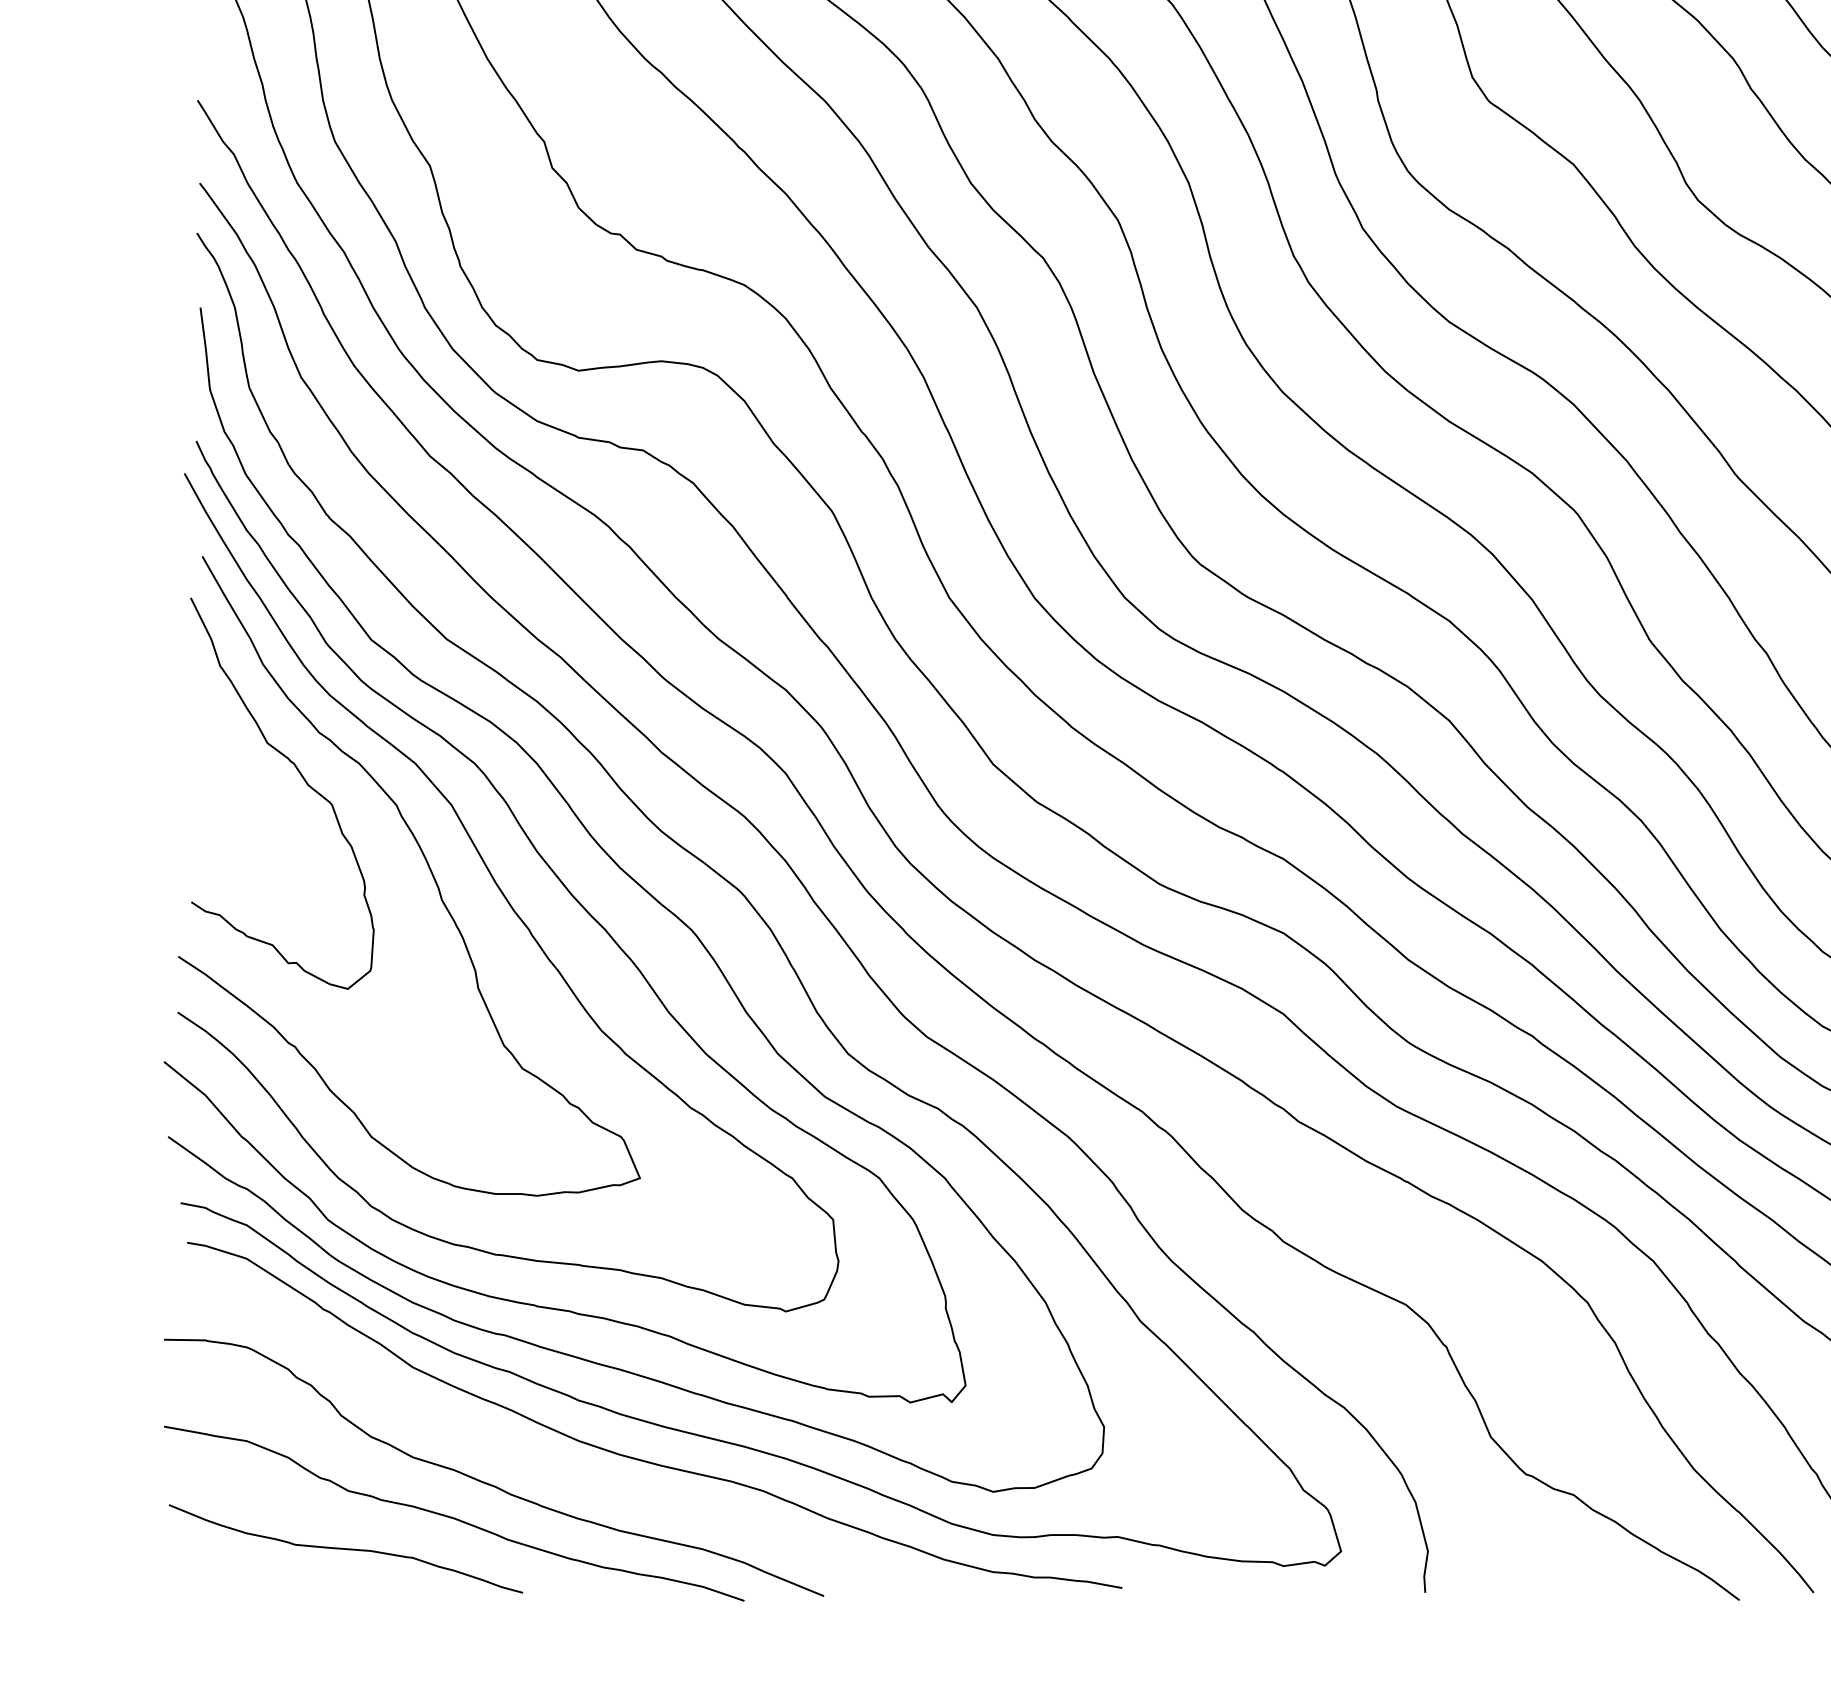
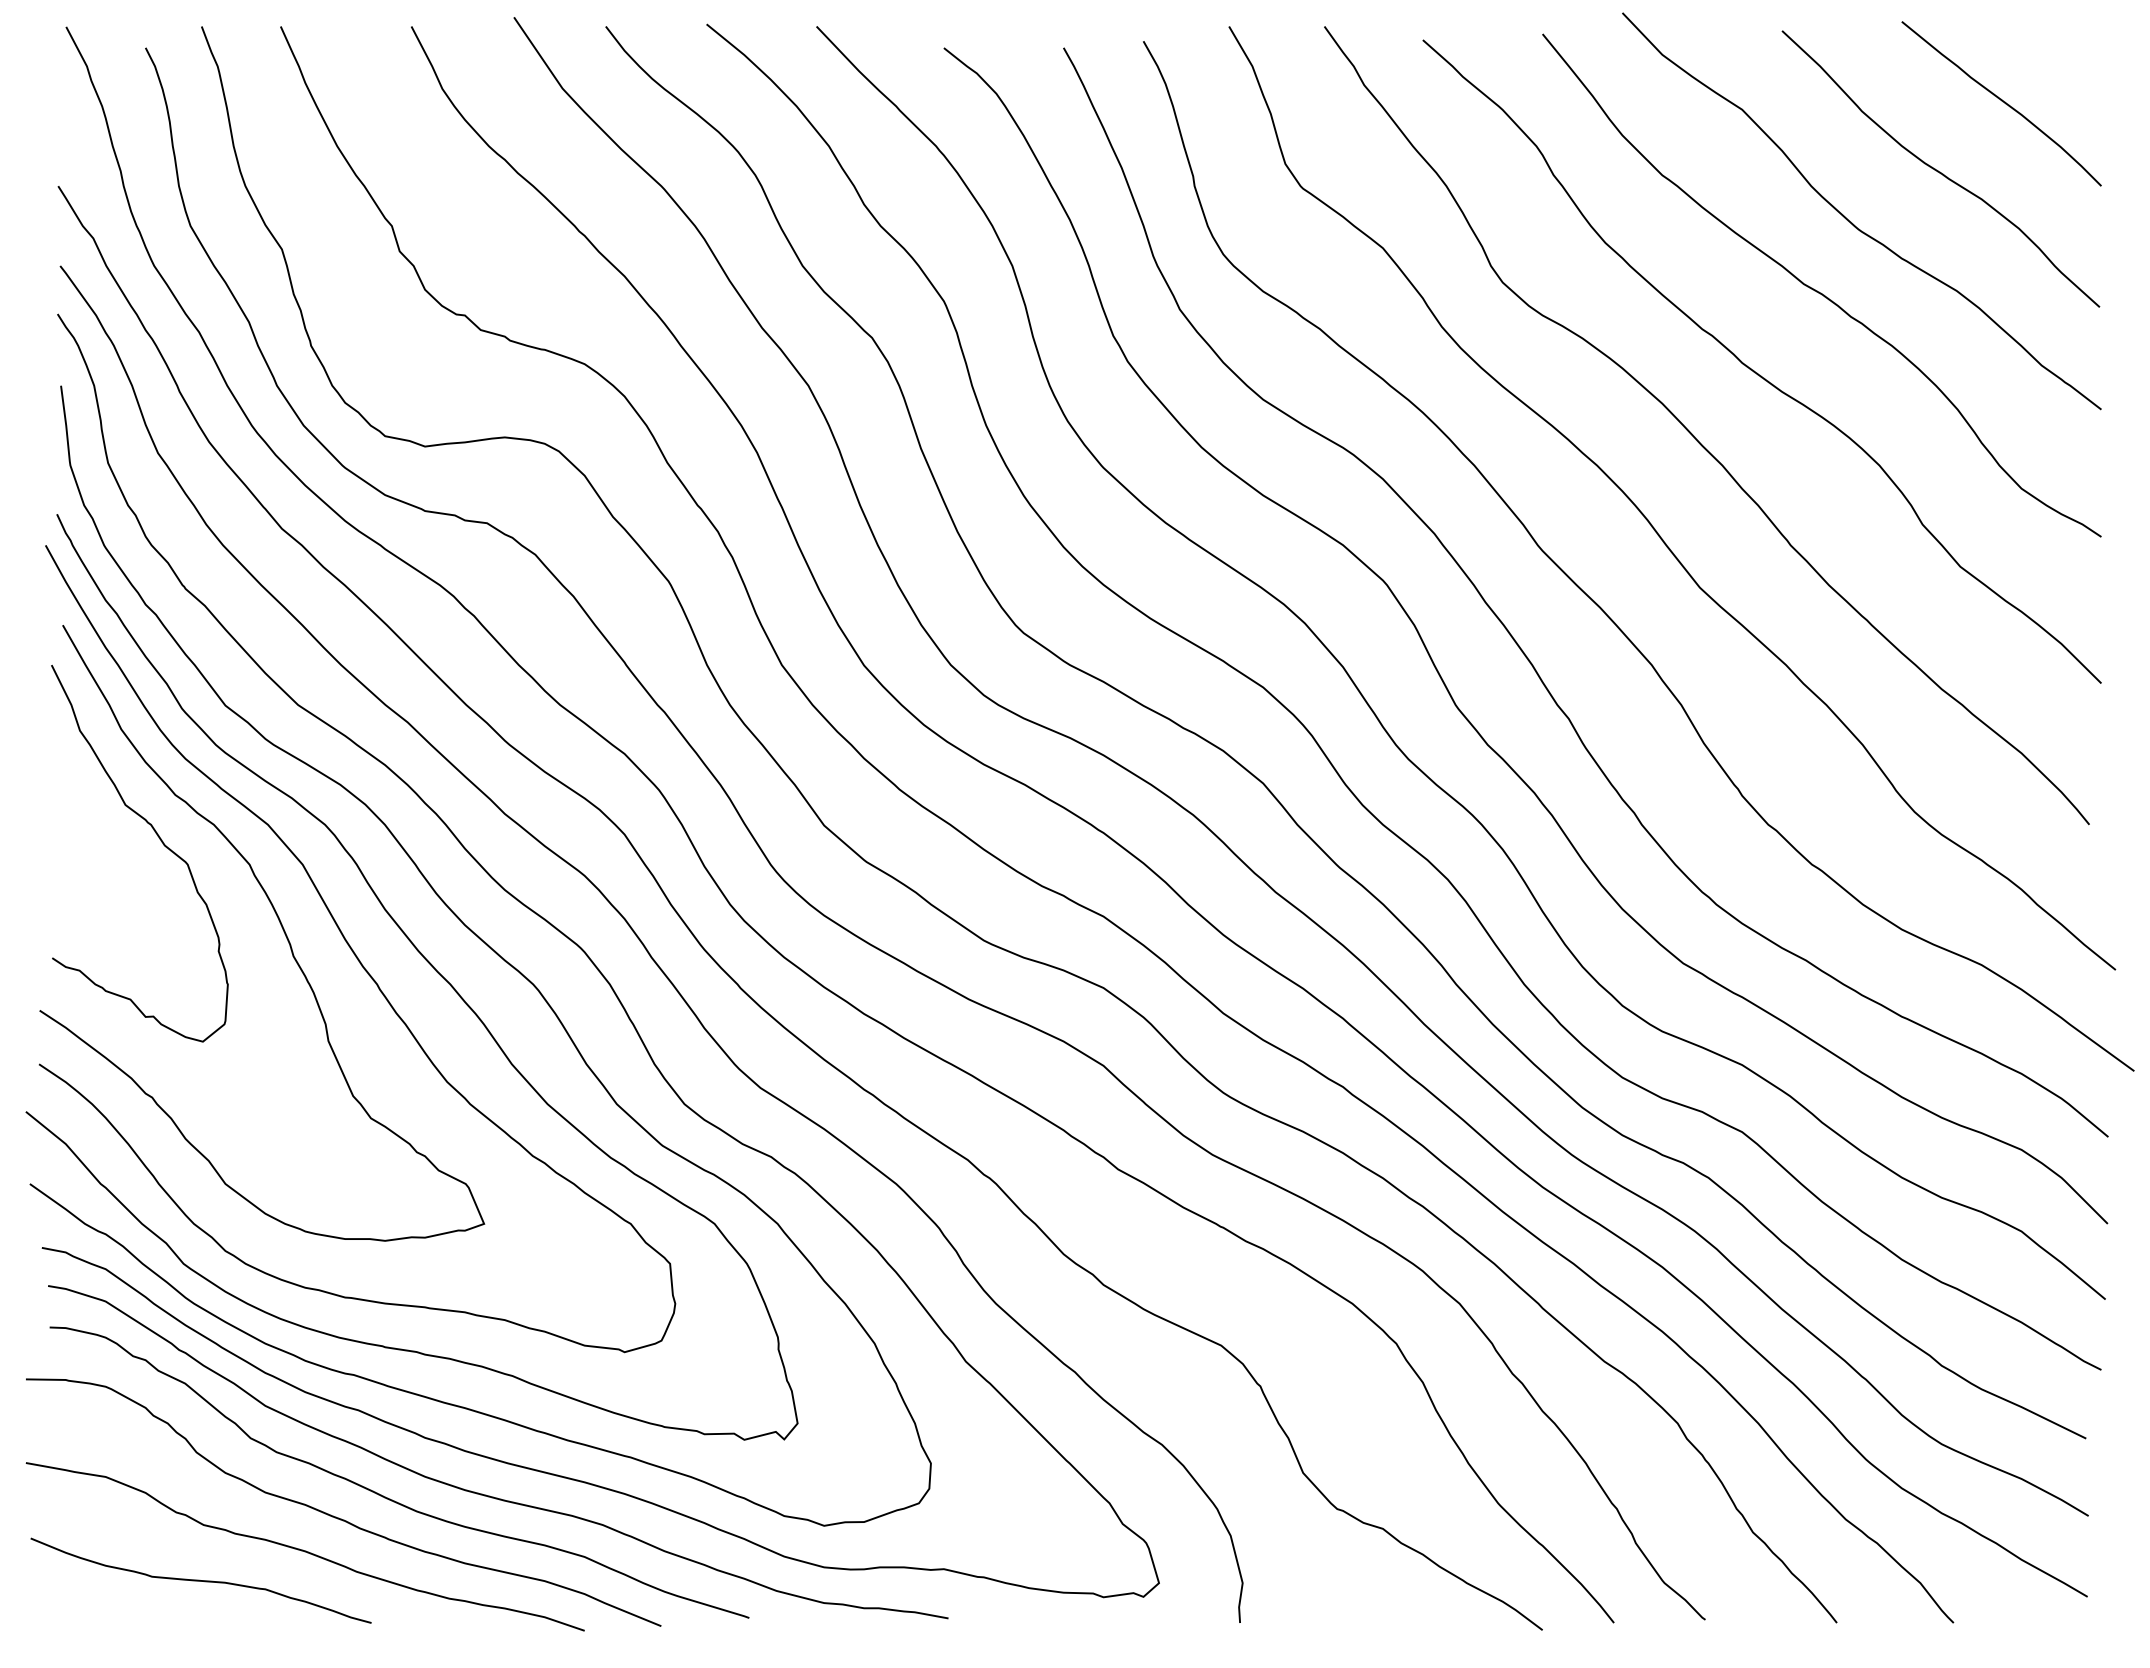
curve: (542, 1463) -> (390, 1498), added

